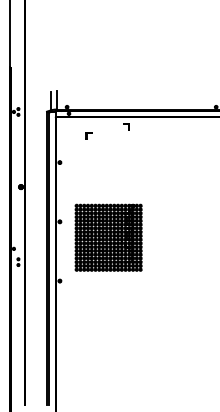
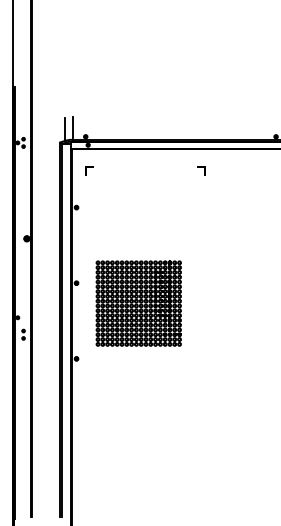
part: (126, 126) -> (201, 170), moved
part: (88, 135) -> (88, 170), moved

